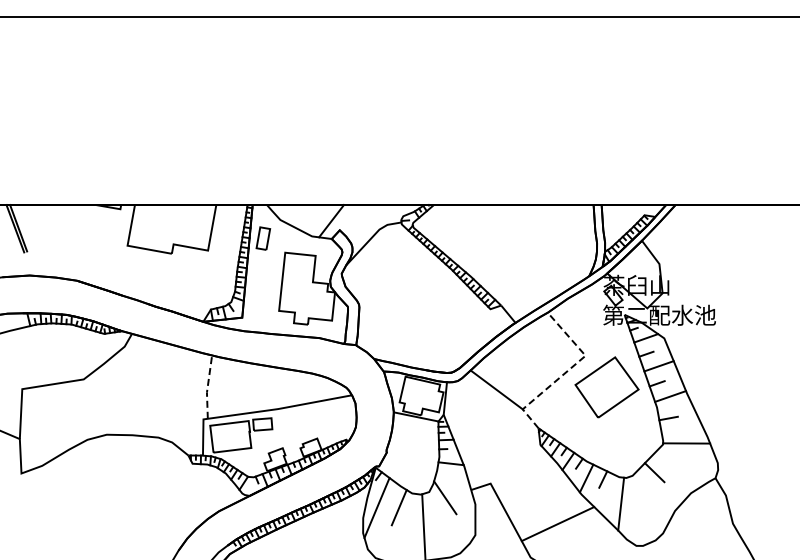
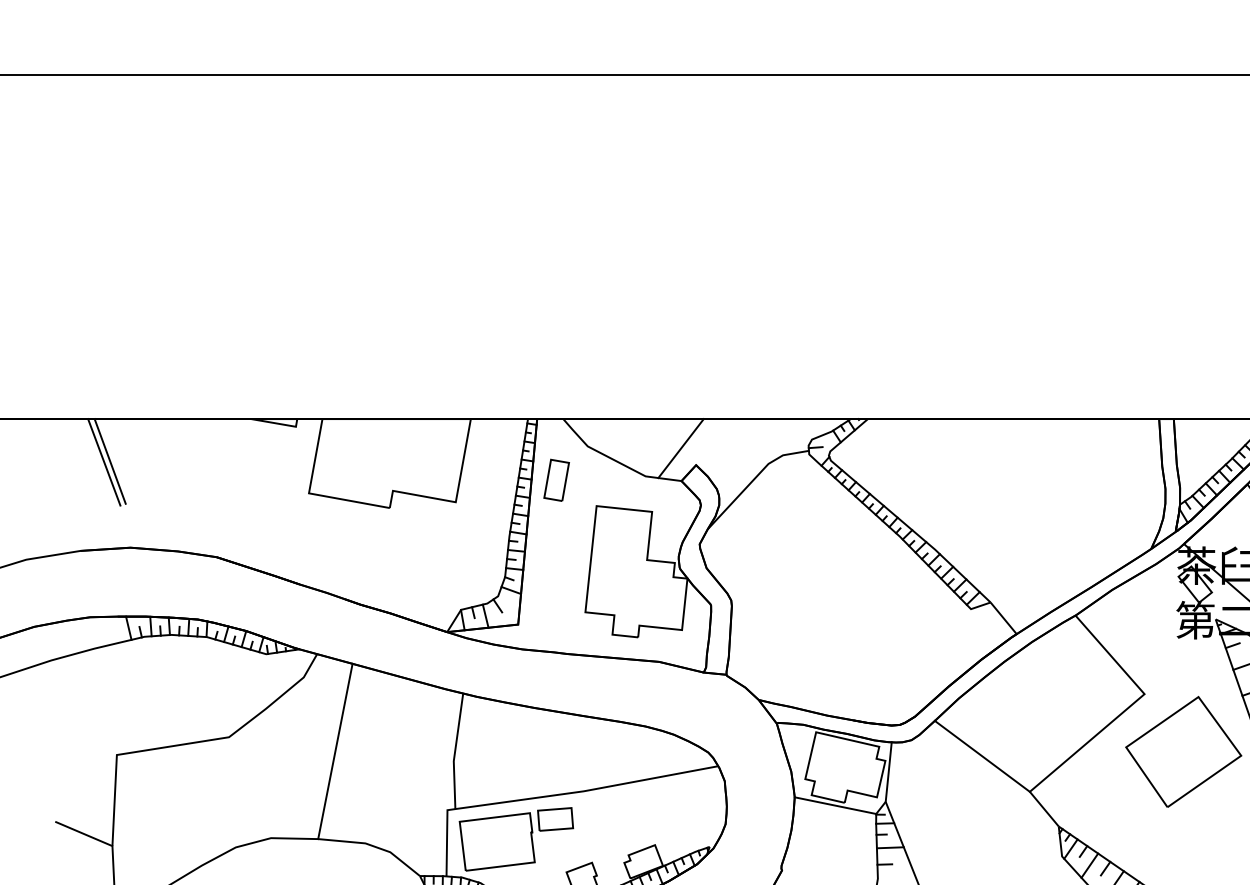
line: (566, 371) -> (1109, 722), dashed -> solid
line: (141, 387) -> (334, 751), added
line: (207, 387) -> (454, 751), dashed -> solid

